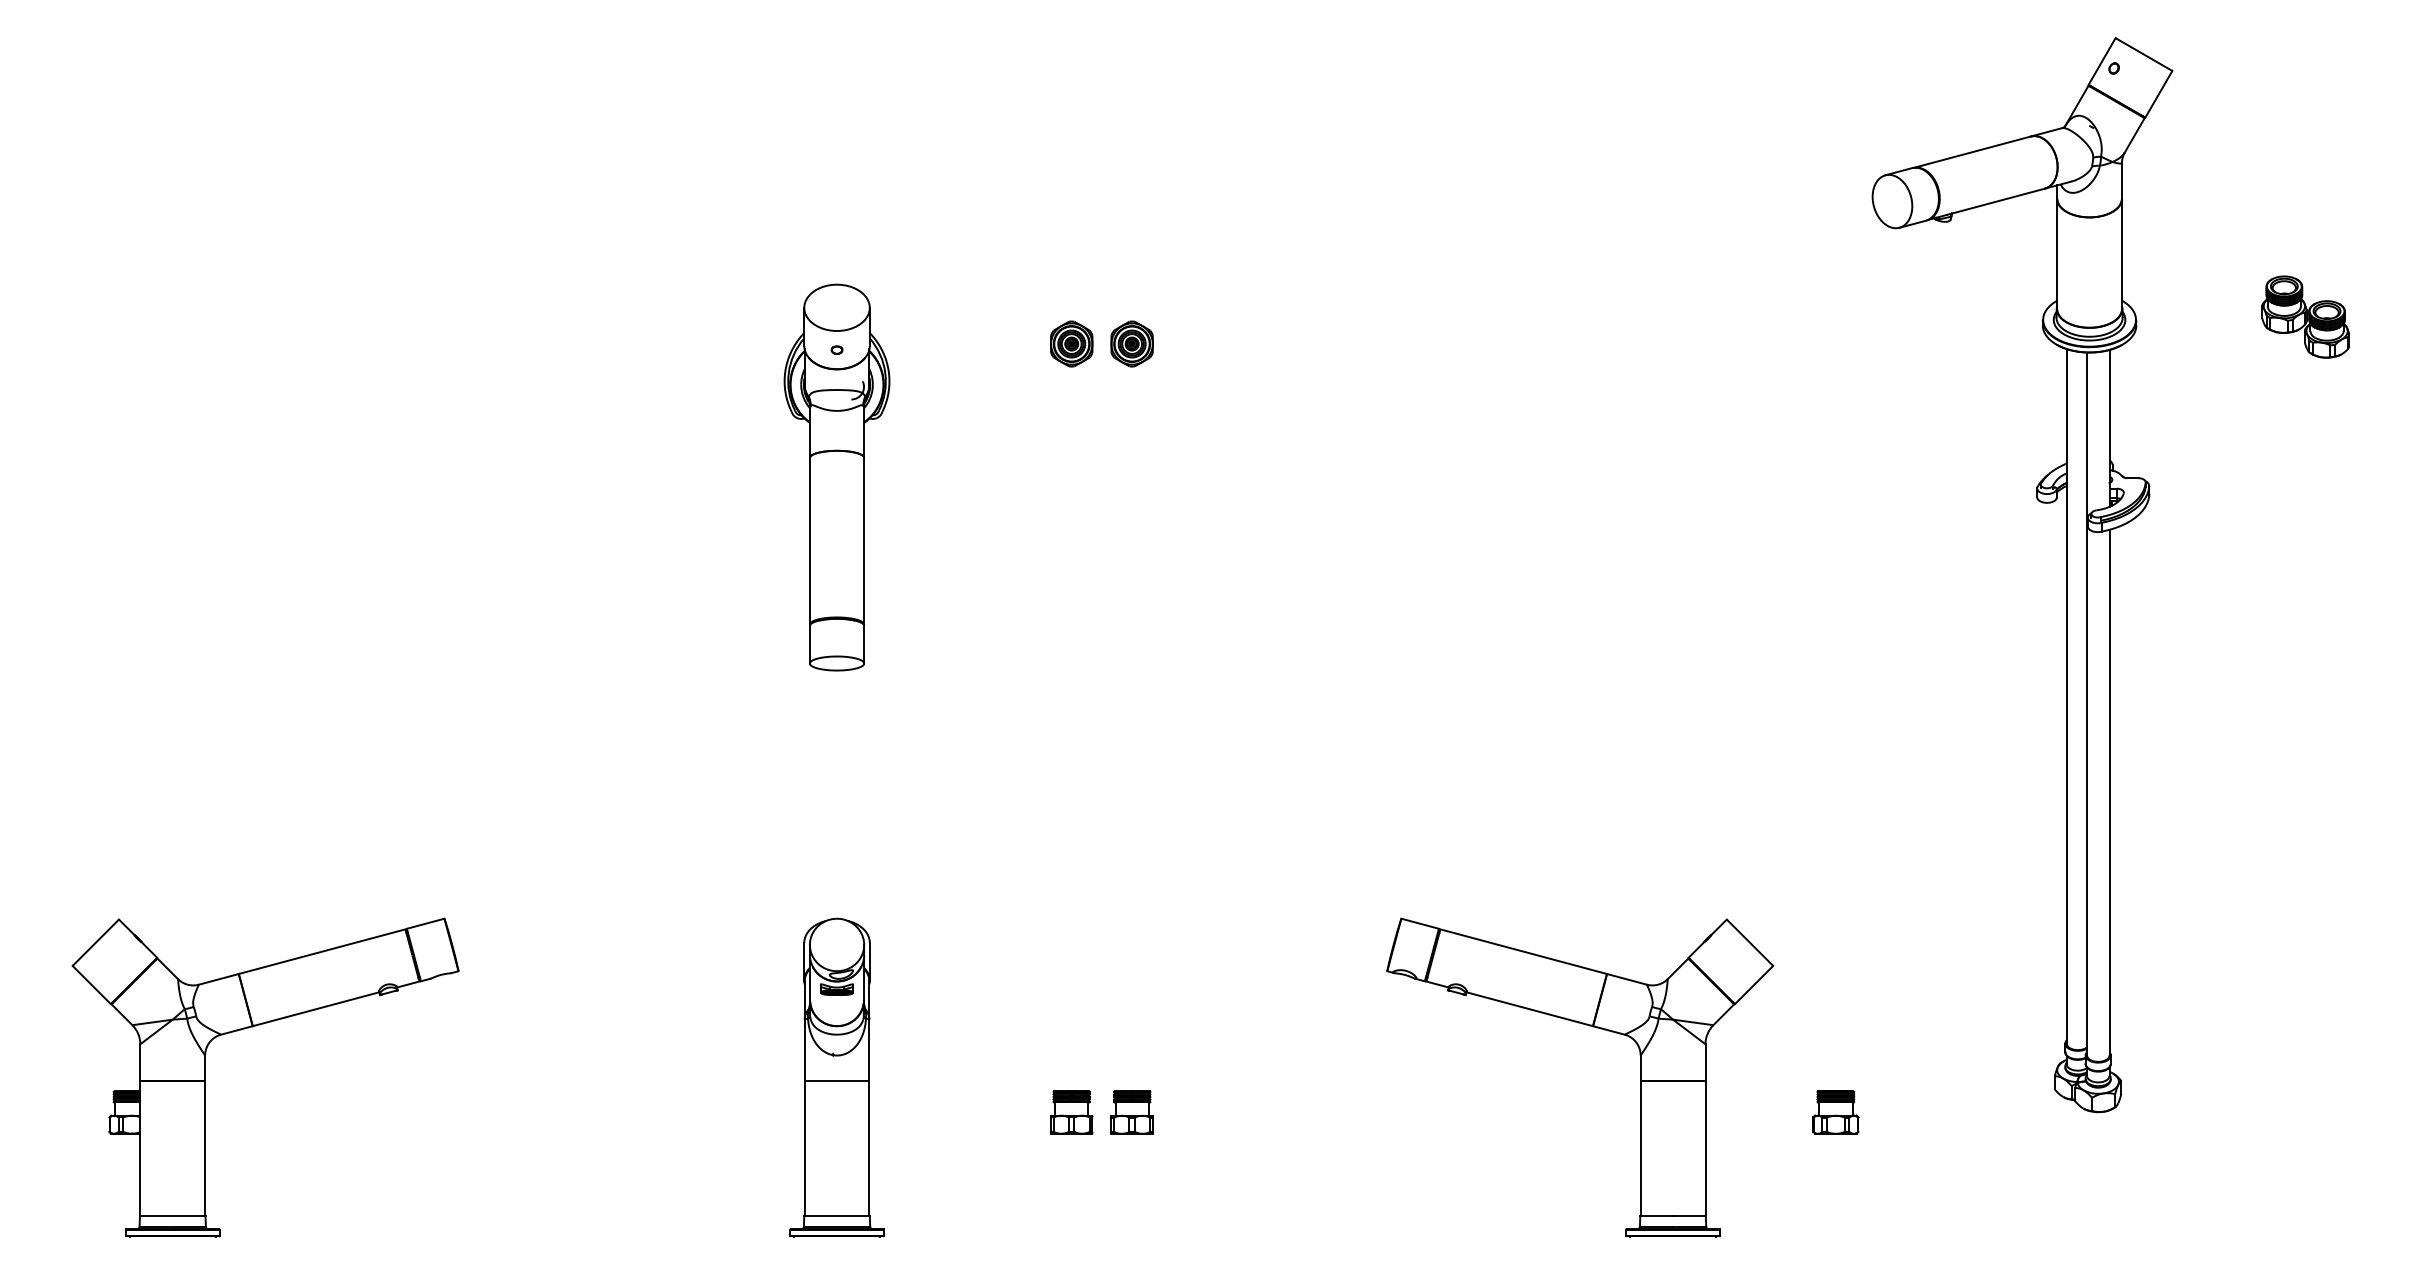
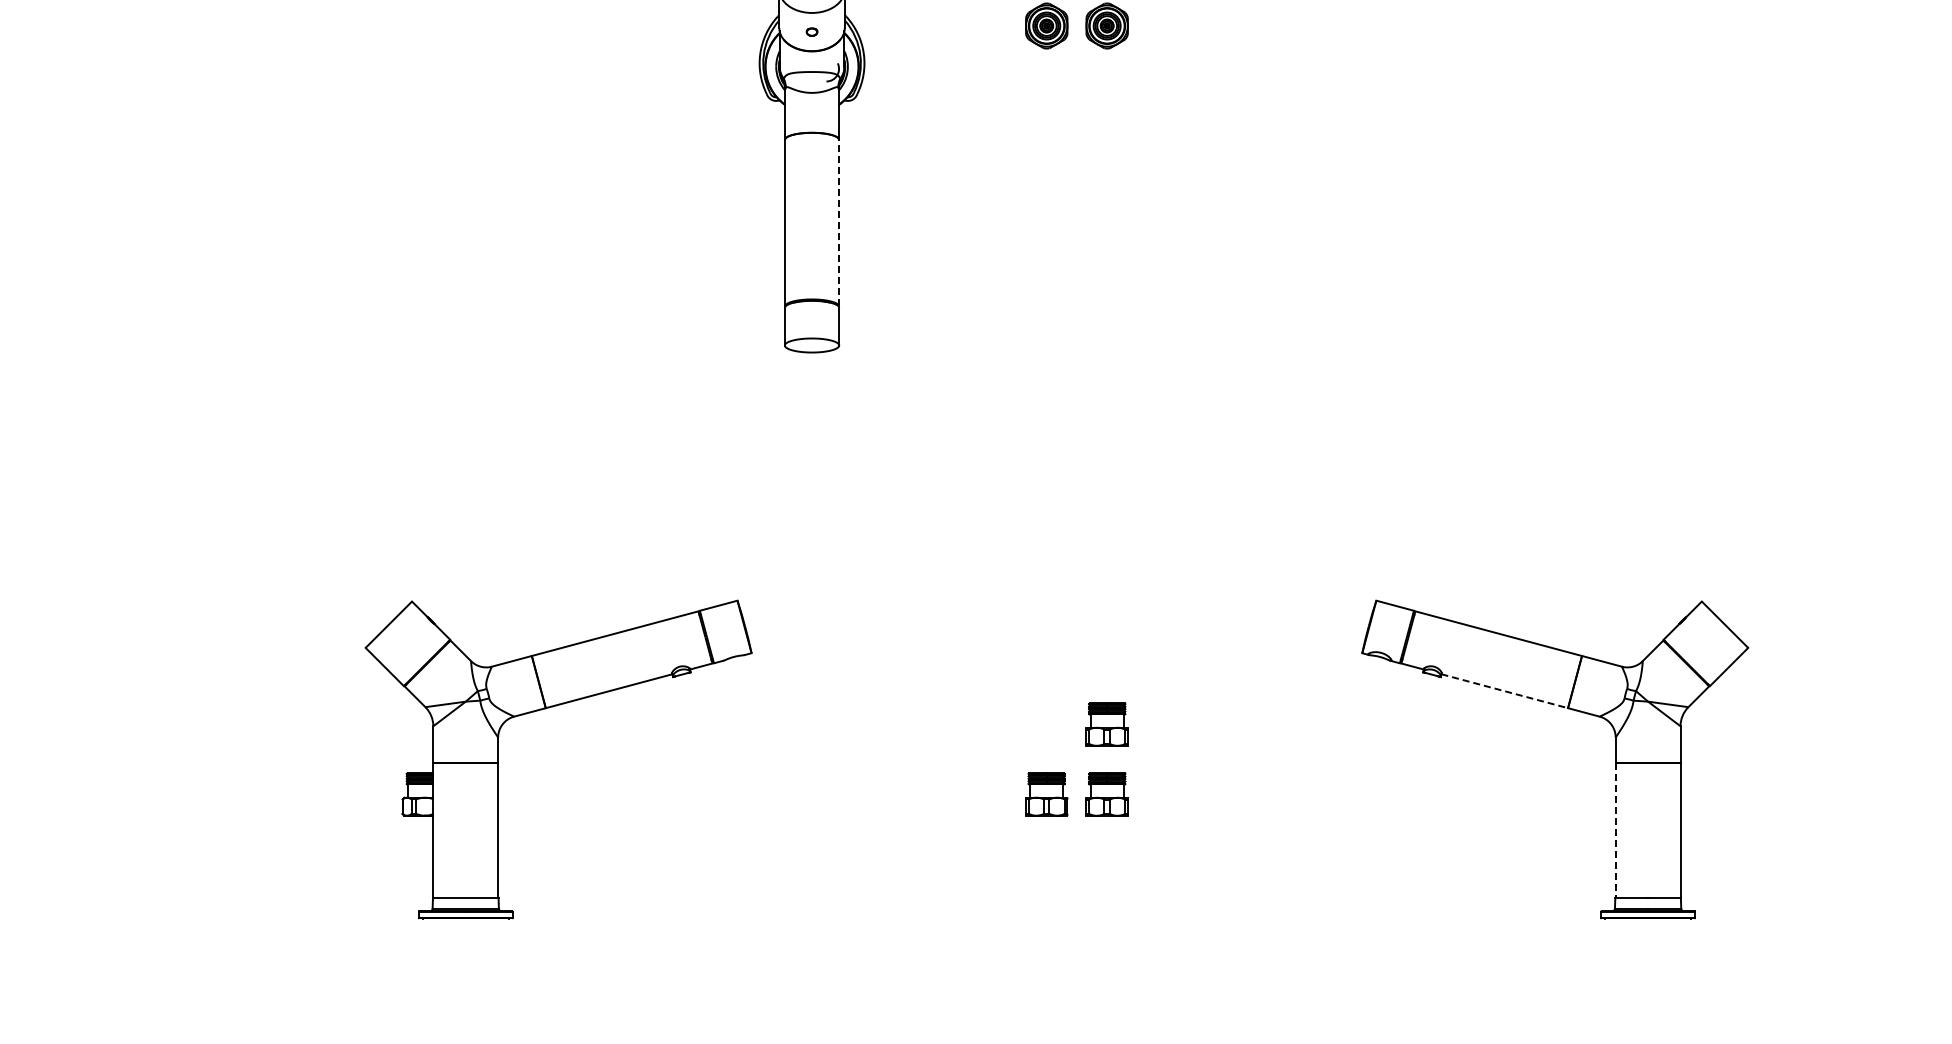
line: (864, 540) -> (839, 222), solid -> dashed
line: (1529, 1009) -> (1504, 691), solid -> dashed
part: (252, 1027) -> (545, 709), moved
part: (1131, 1042) -> (1106, 724), added
part: (836, 1077) -> (811, 759), removed
part: (1835, 1112) -> (1810, 794), removed
line: (1640, 1148) -> (1615, 830), solid -> dashed

